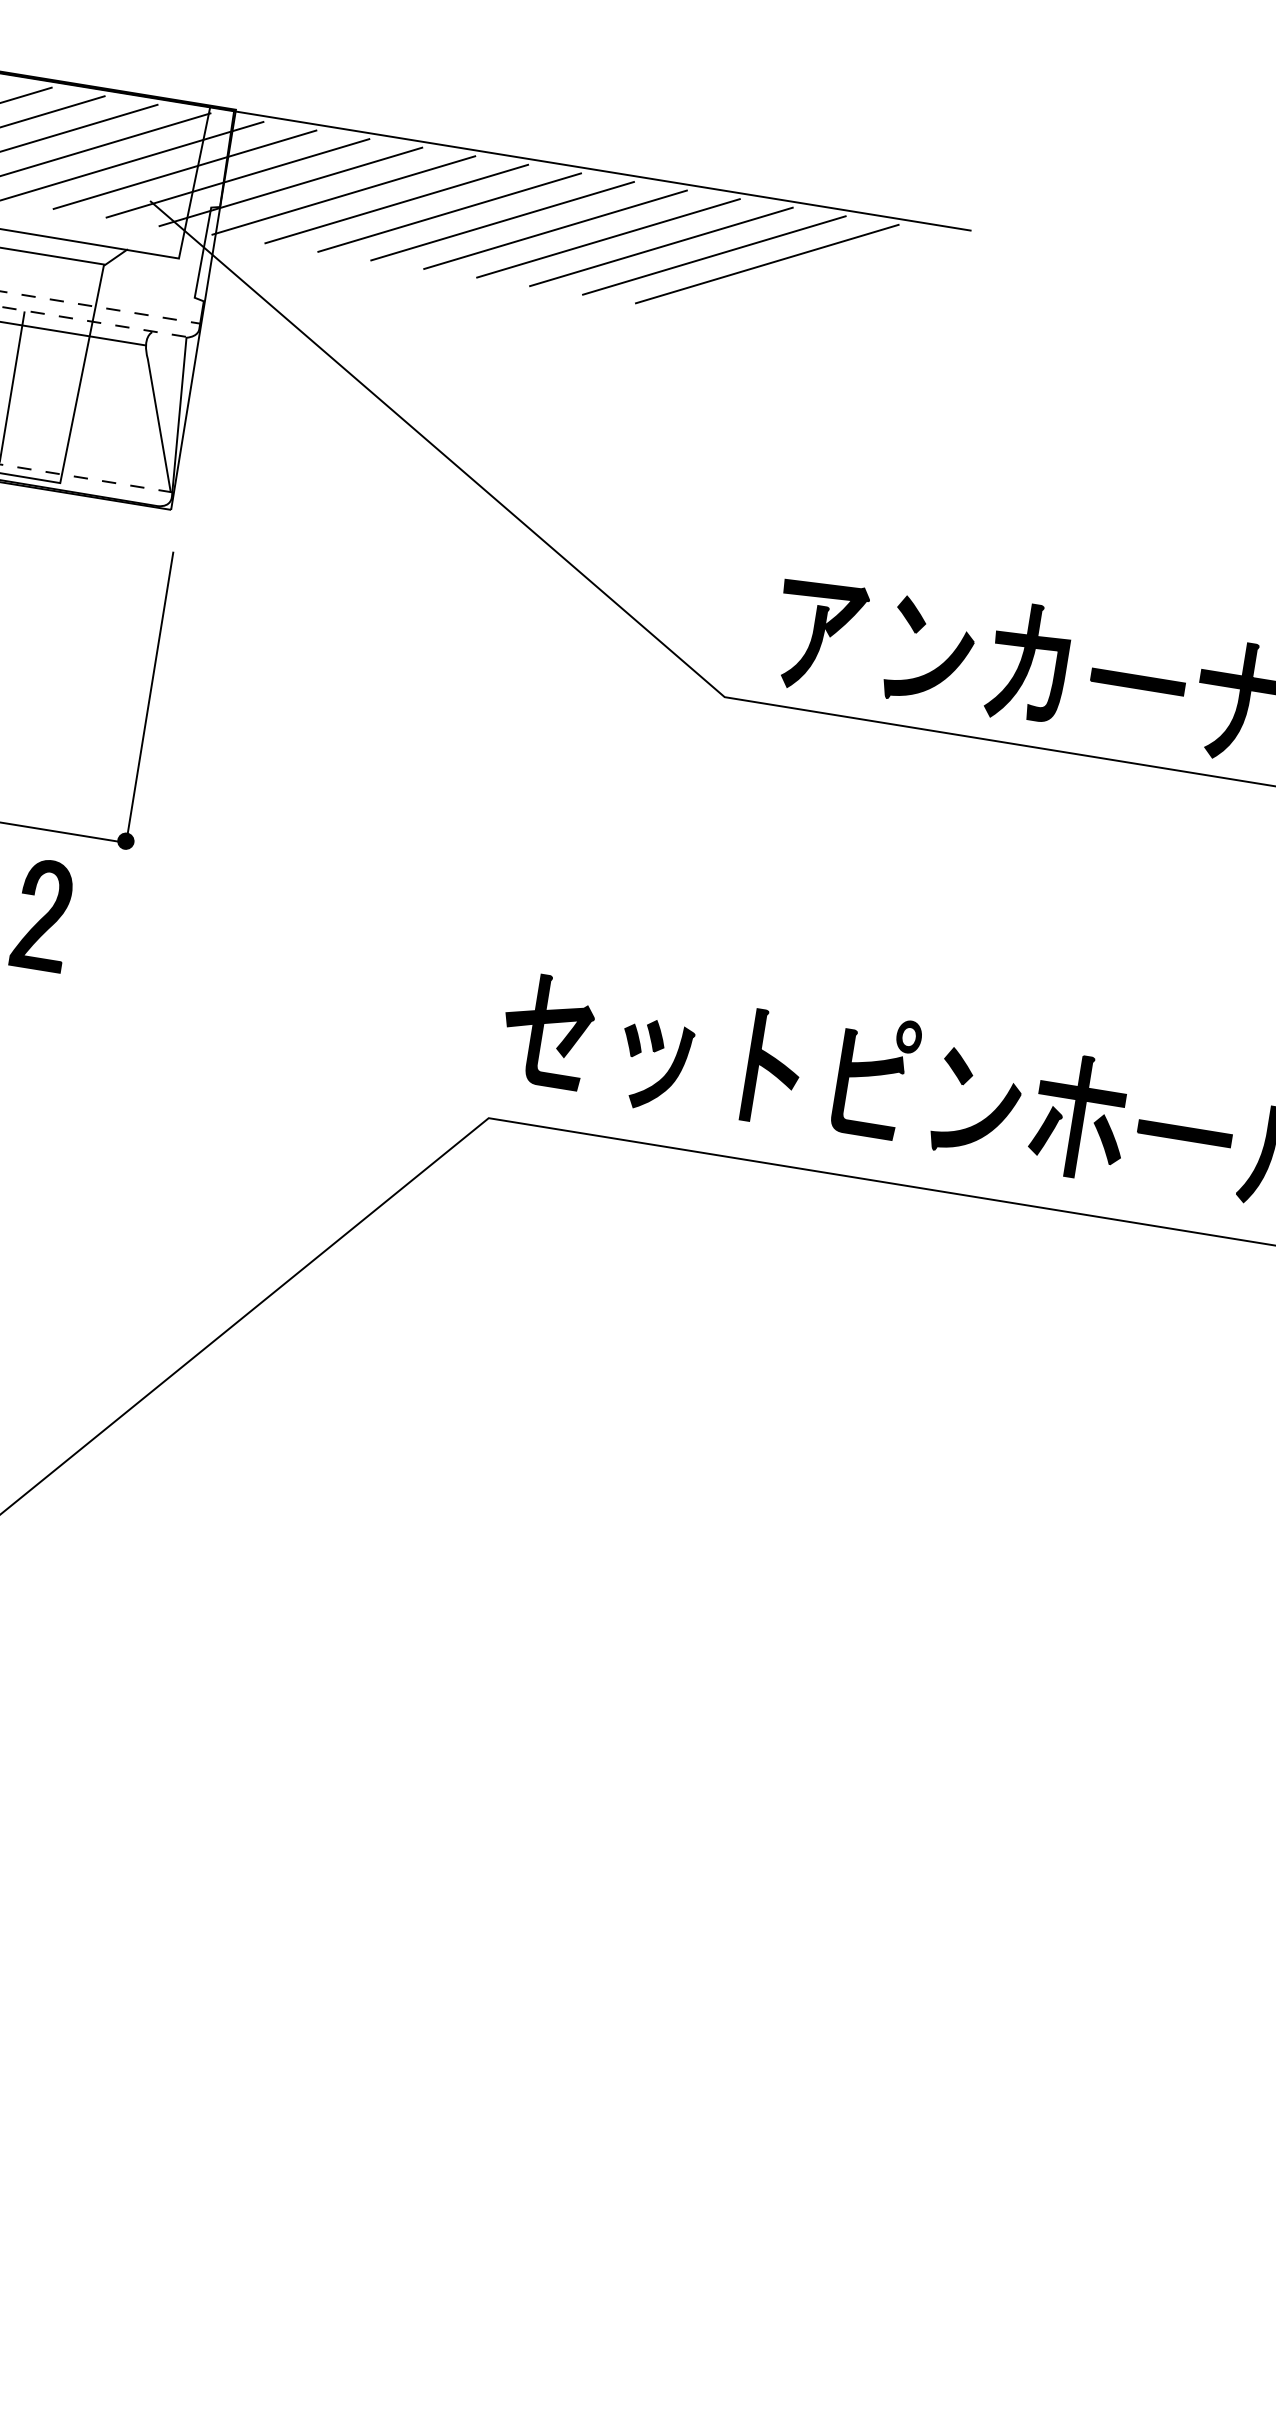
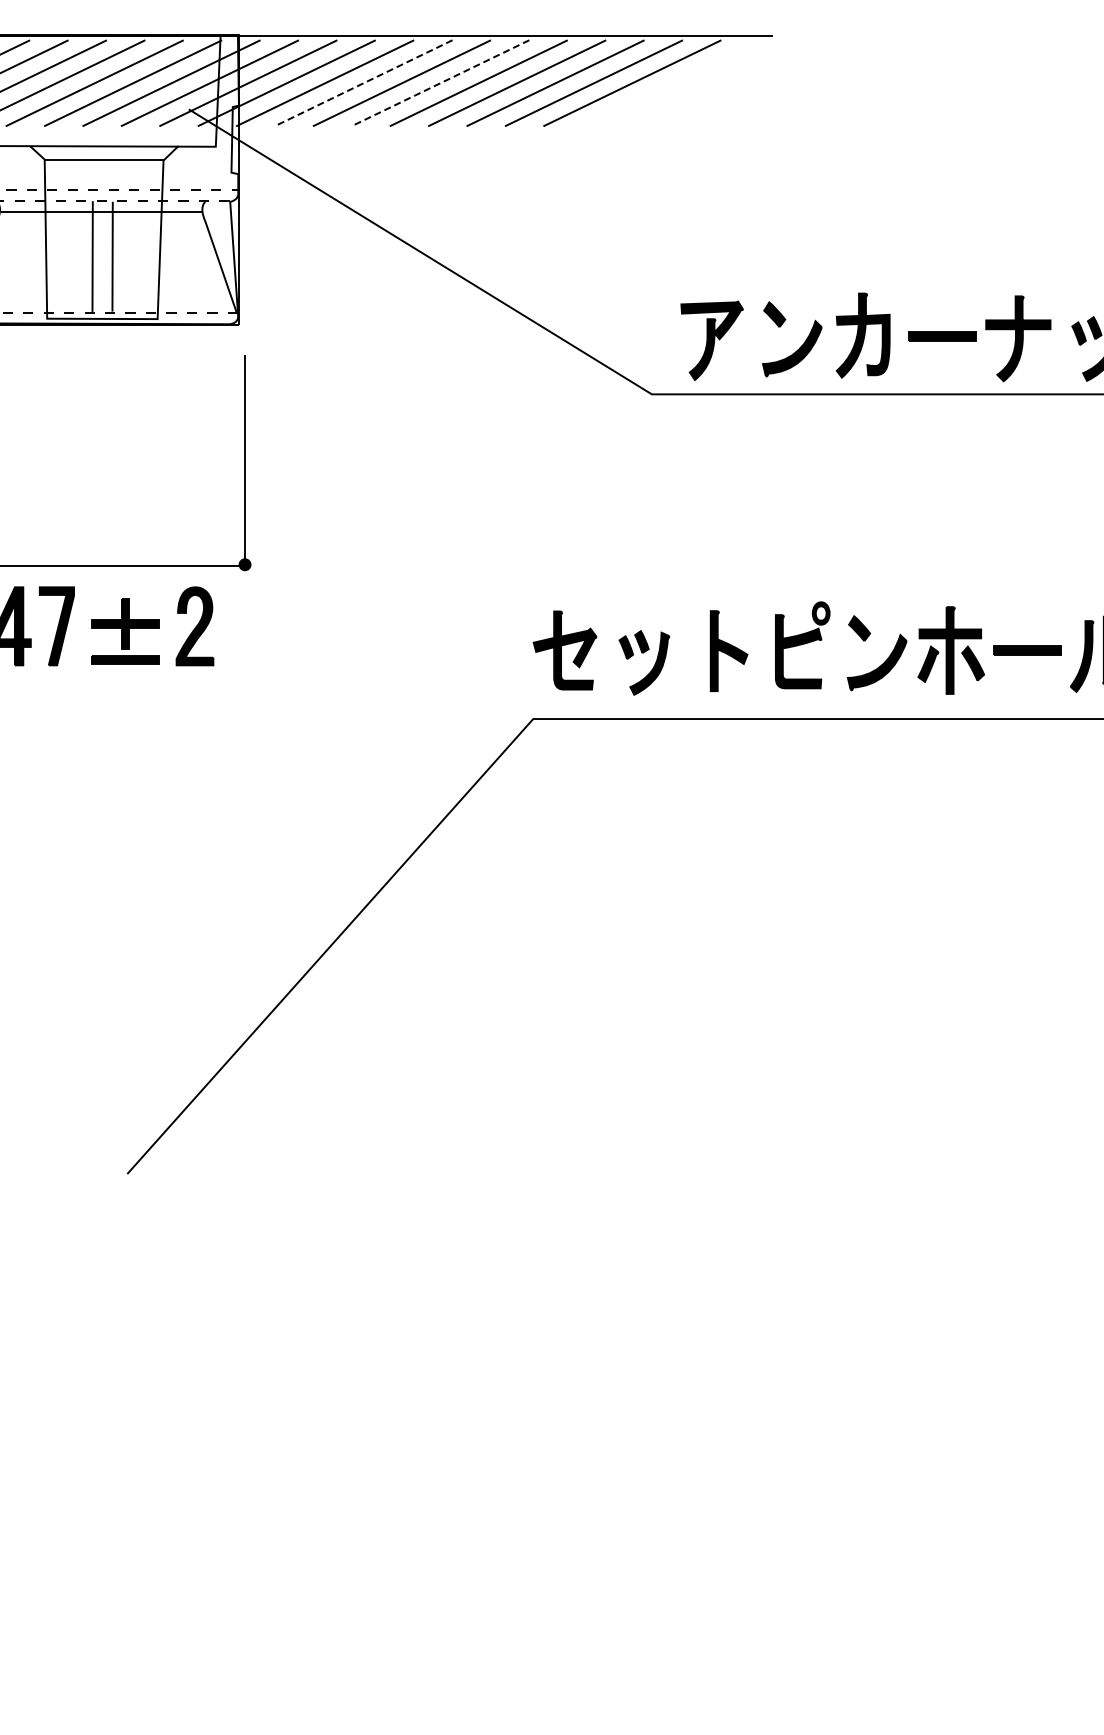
line: (396, 204) -> (363, 83), solid -> dashed
line: (502, 221) -> (440, 83), solid -> dashed

